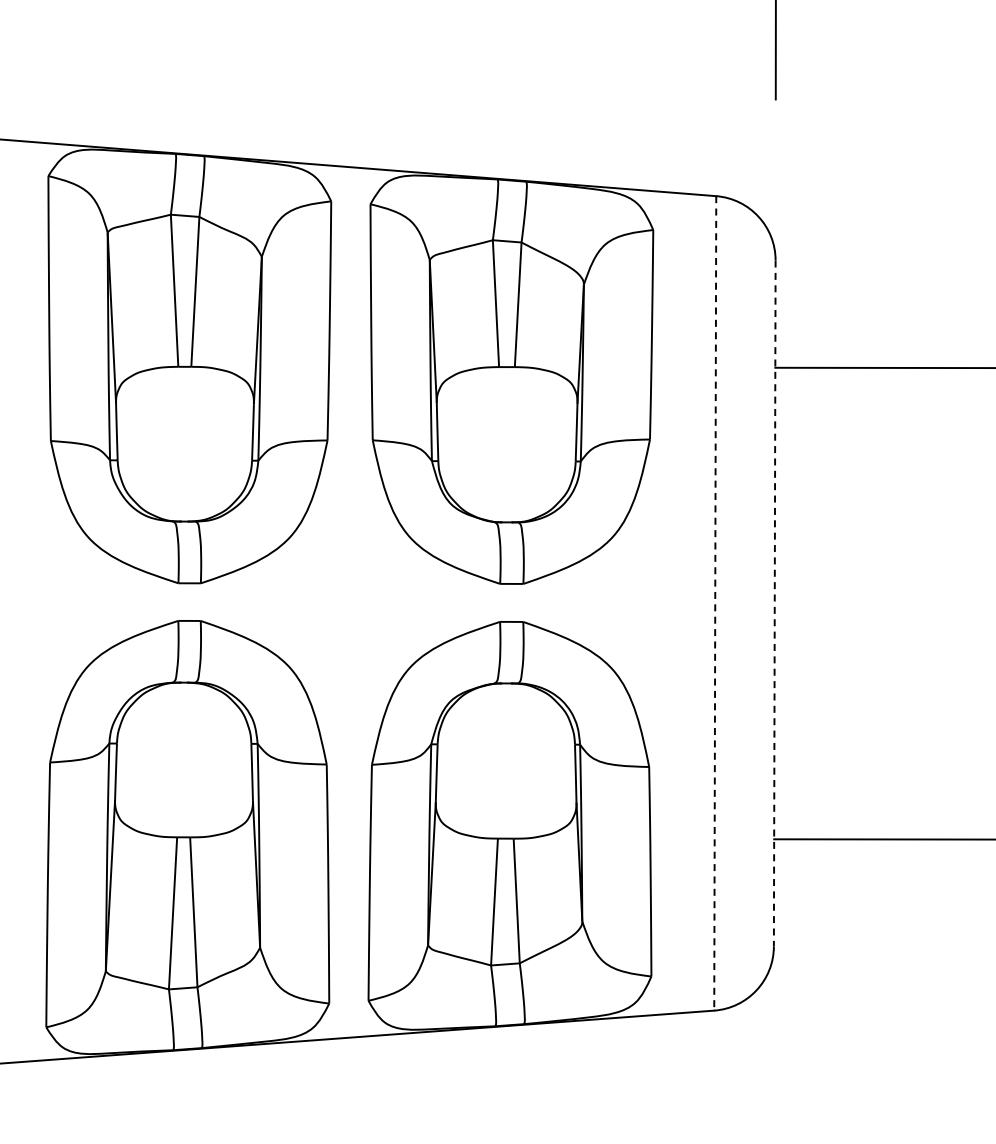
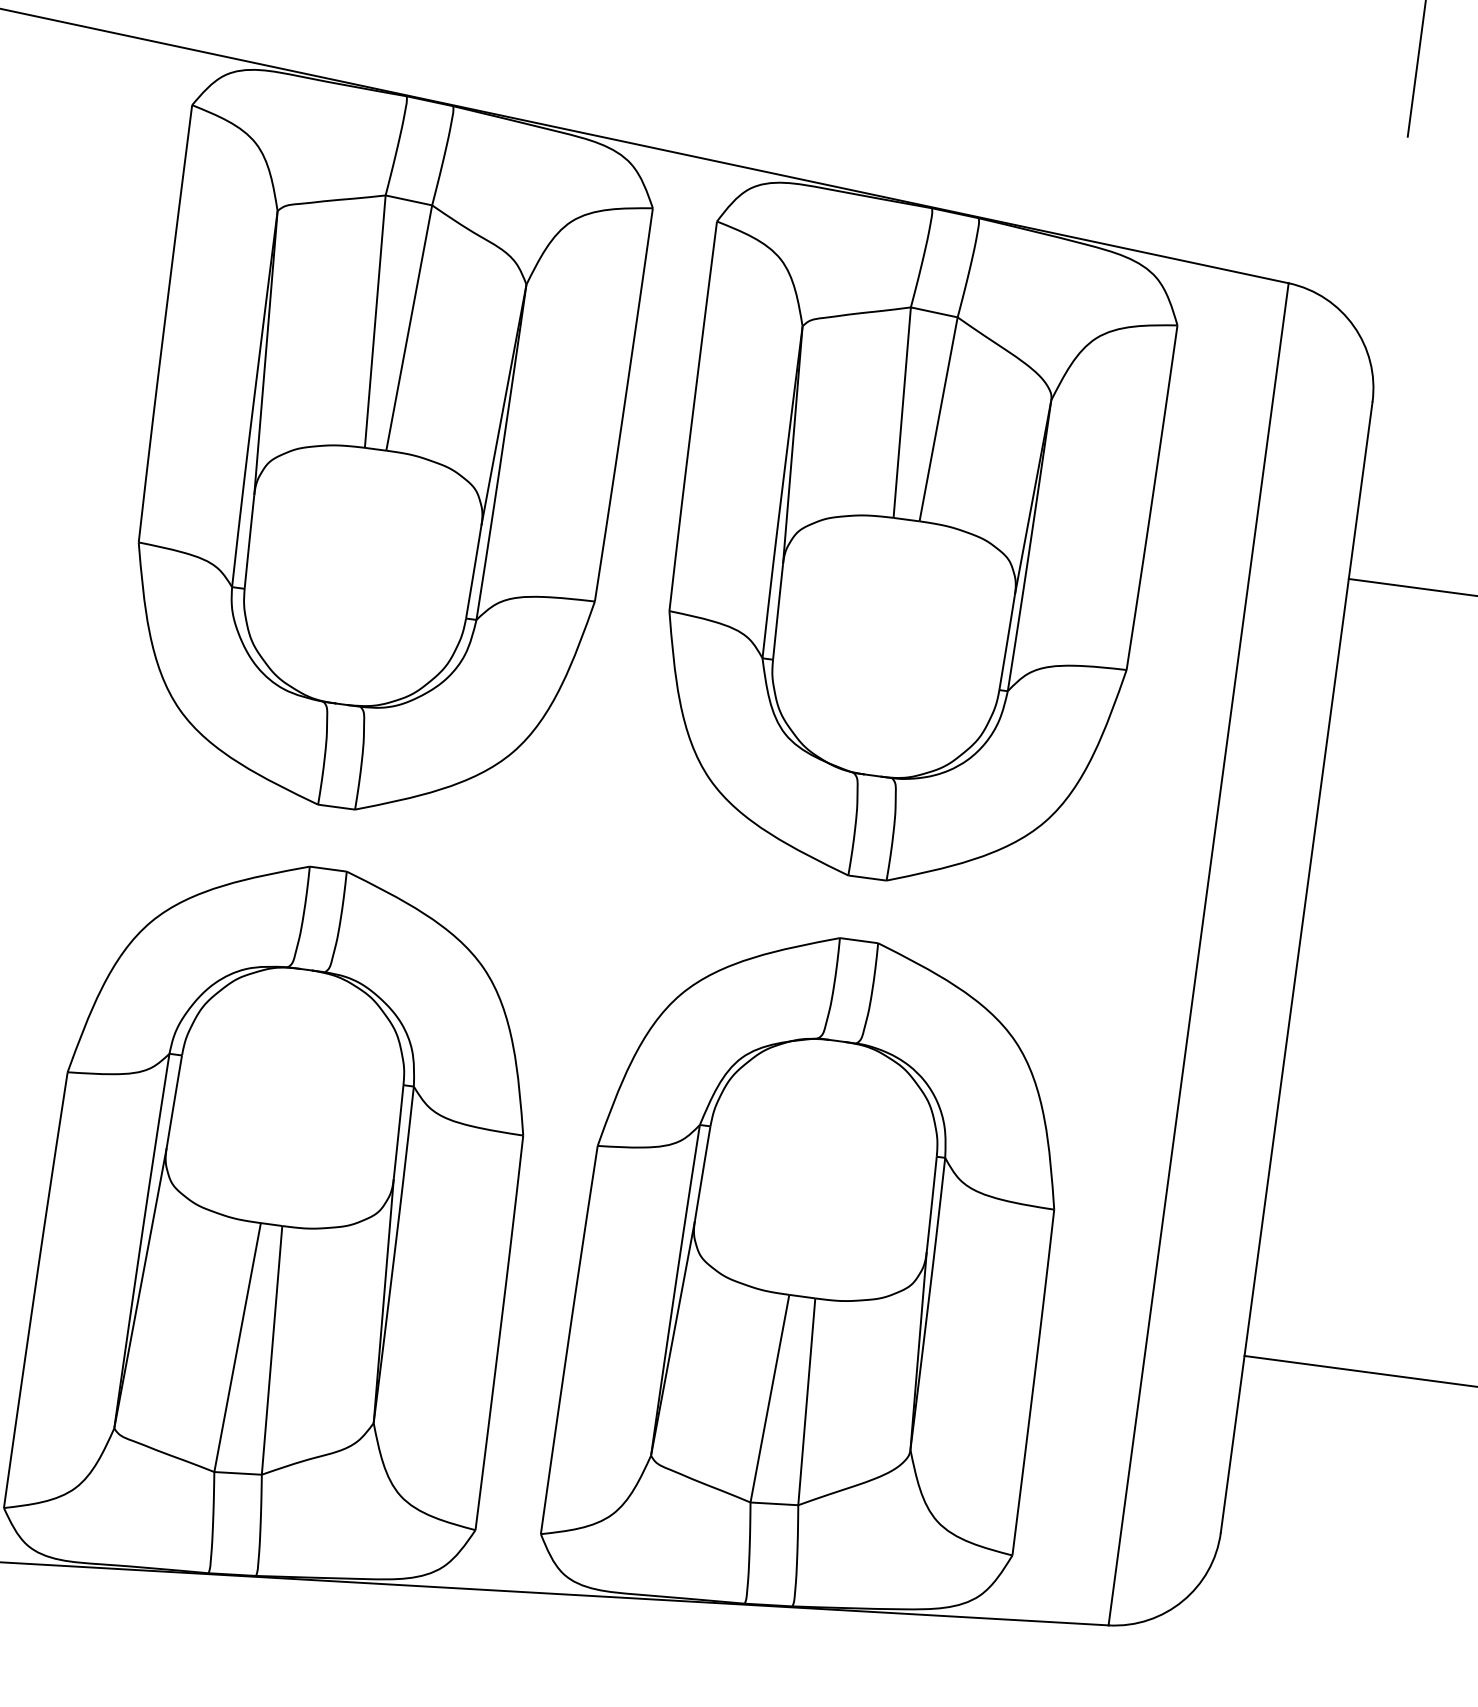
line: (715, 603) -> (1199, 954), dashed -> solid
line: (774, 604) -> (1296, 968), dashed -> solid

